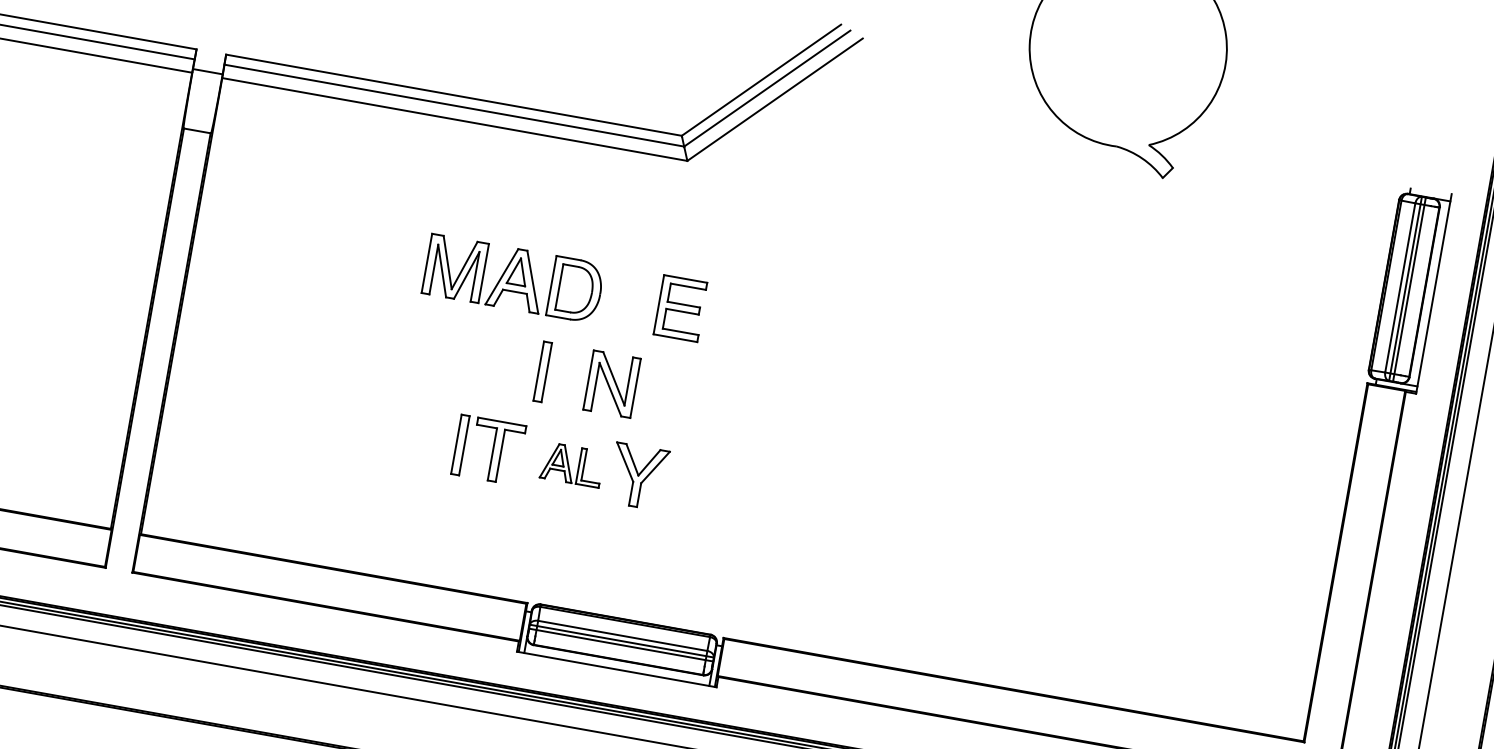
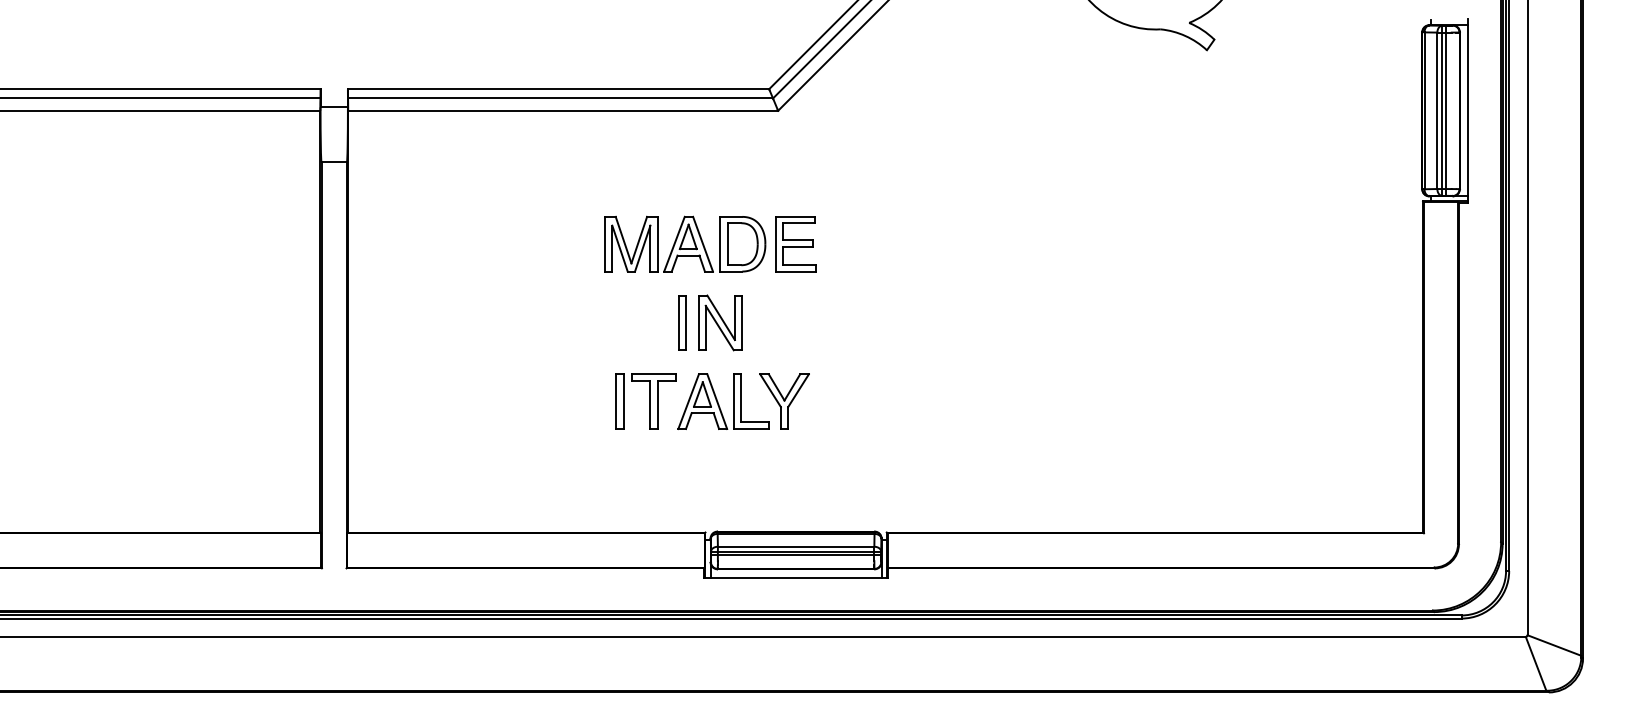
part: (513, 278) -> (685, 243), moved
part: (612, 383) -> (720, 322), moved
part: (572, 464) -> (723, 401), size x1.67

